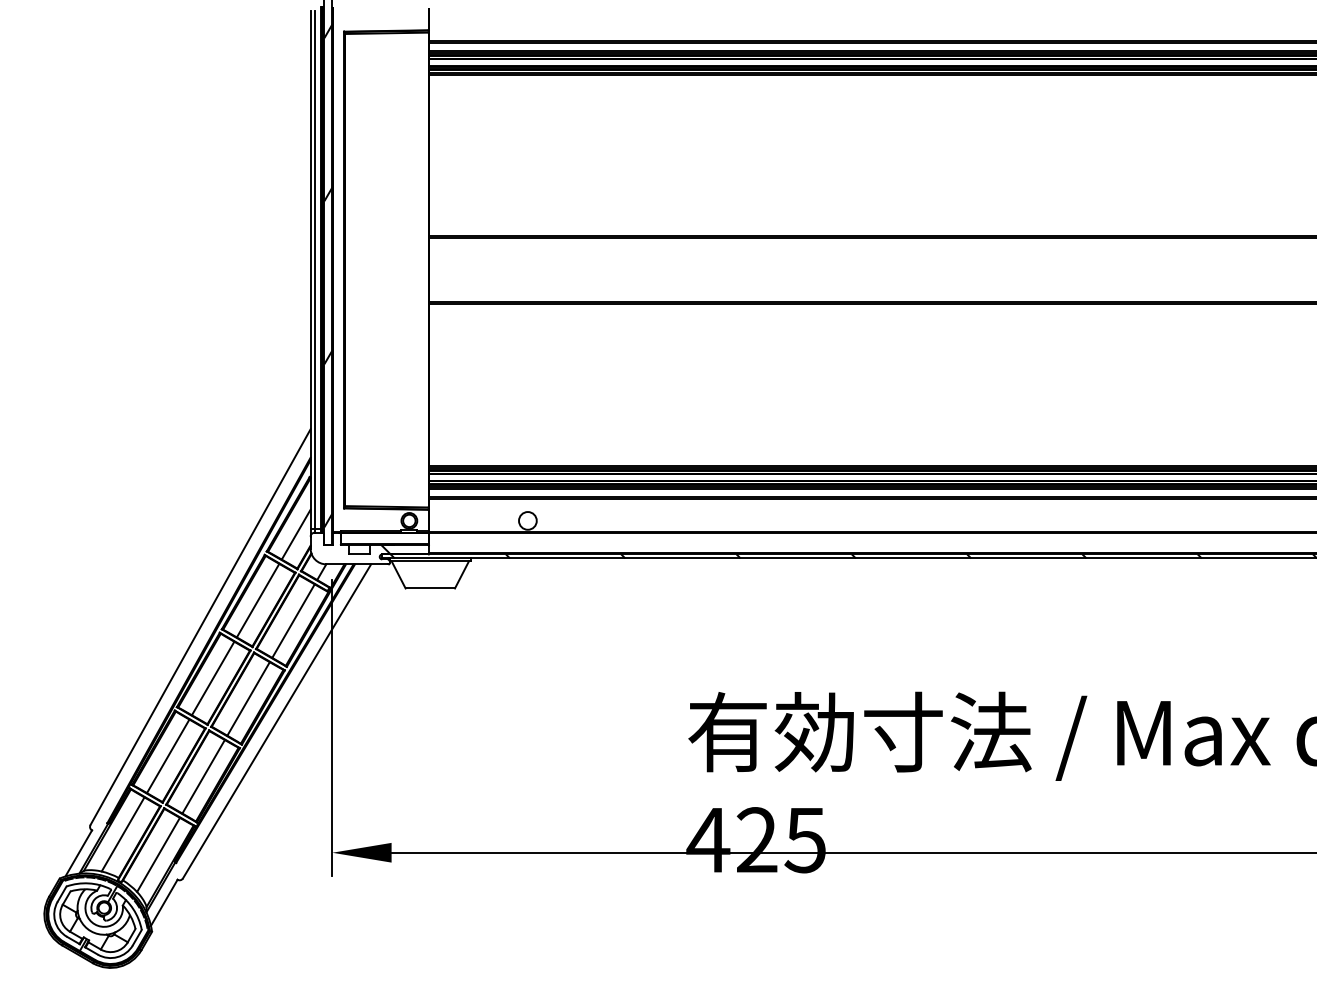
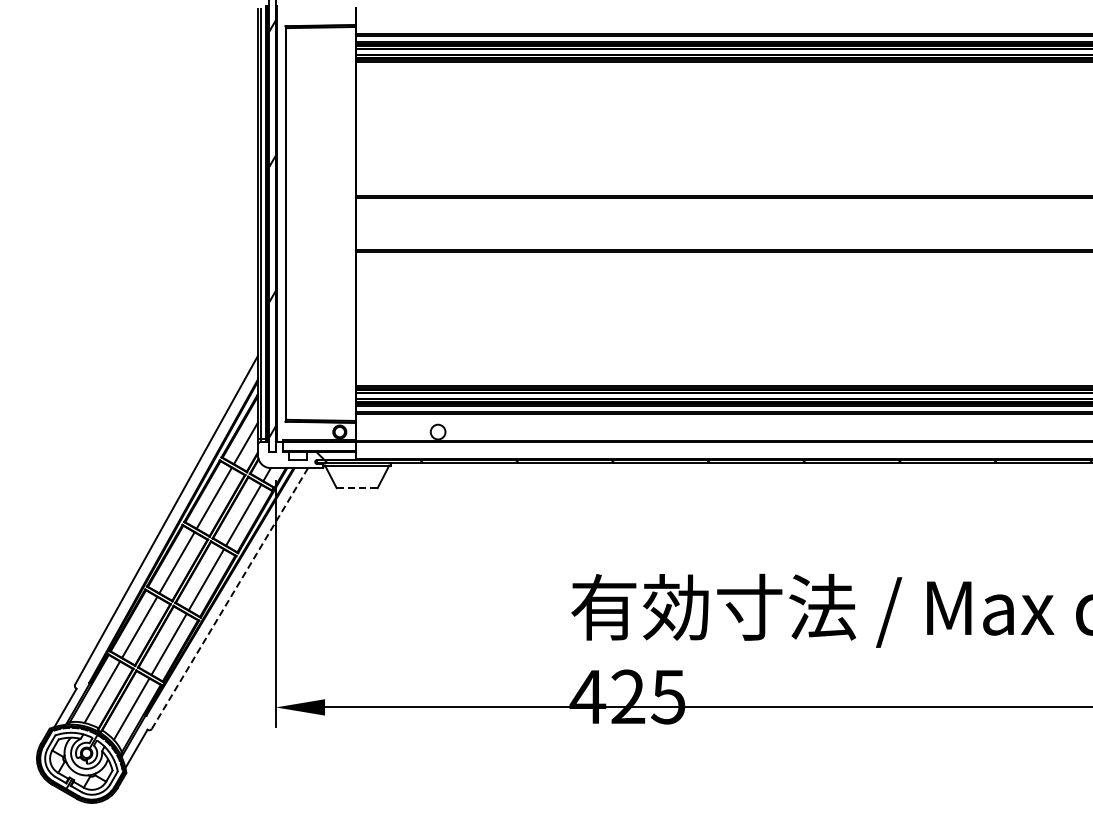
line: (430, 588) -> (357, 488), solid -> dashed
line: (277, 721) -> (230, 598), solid -> dashed

